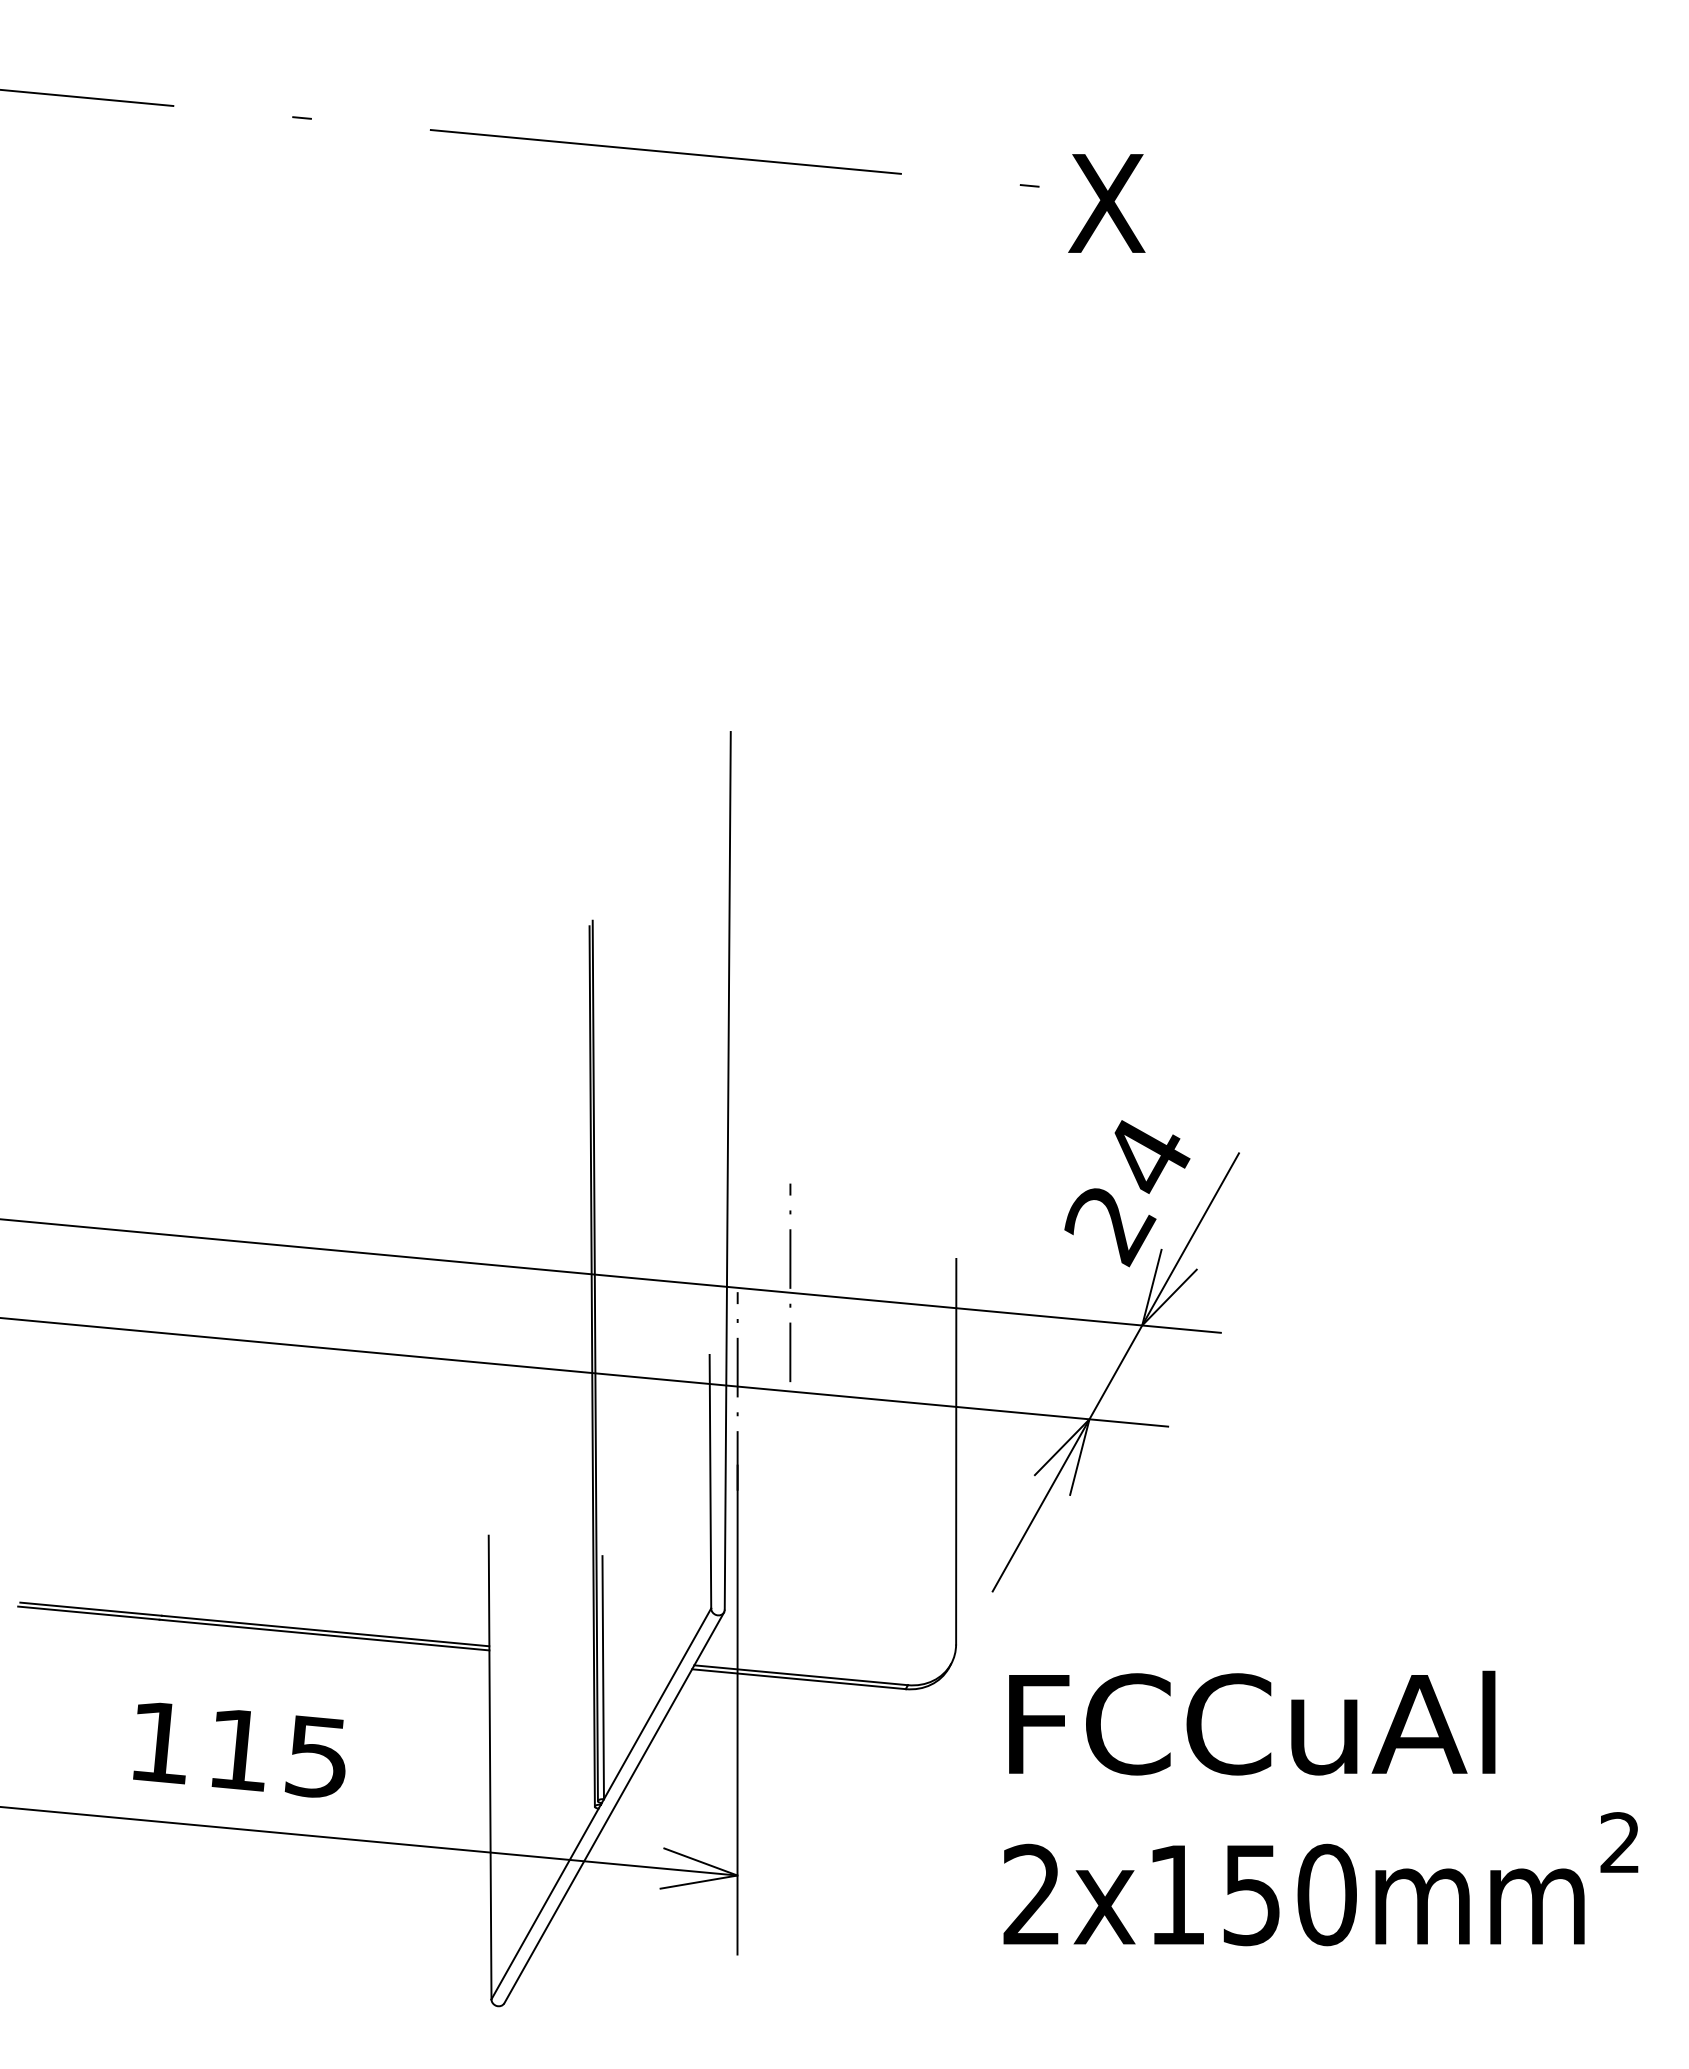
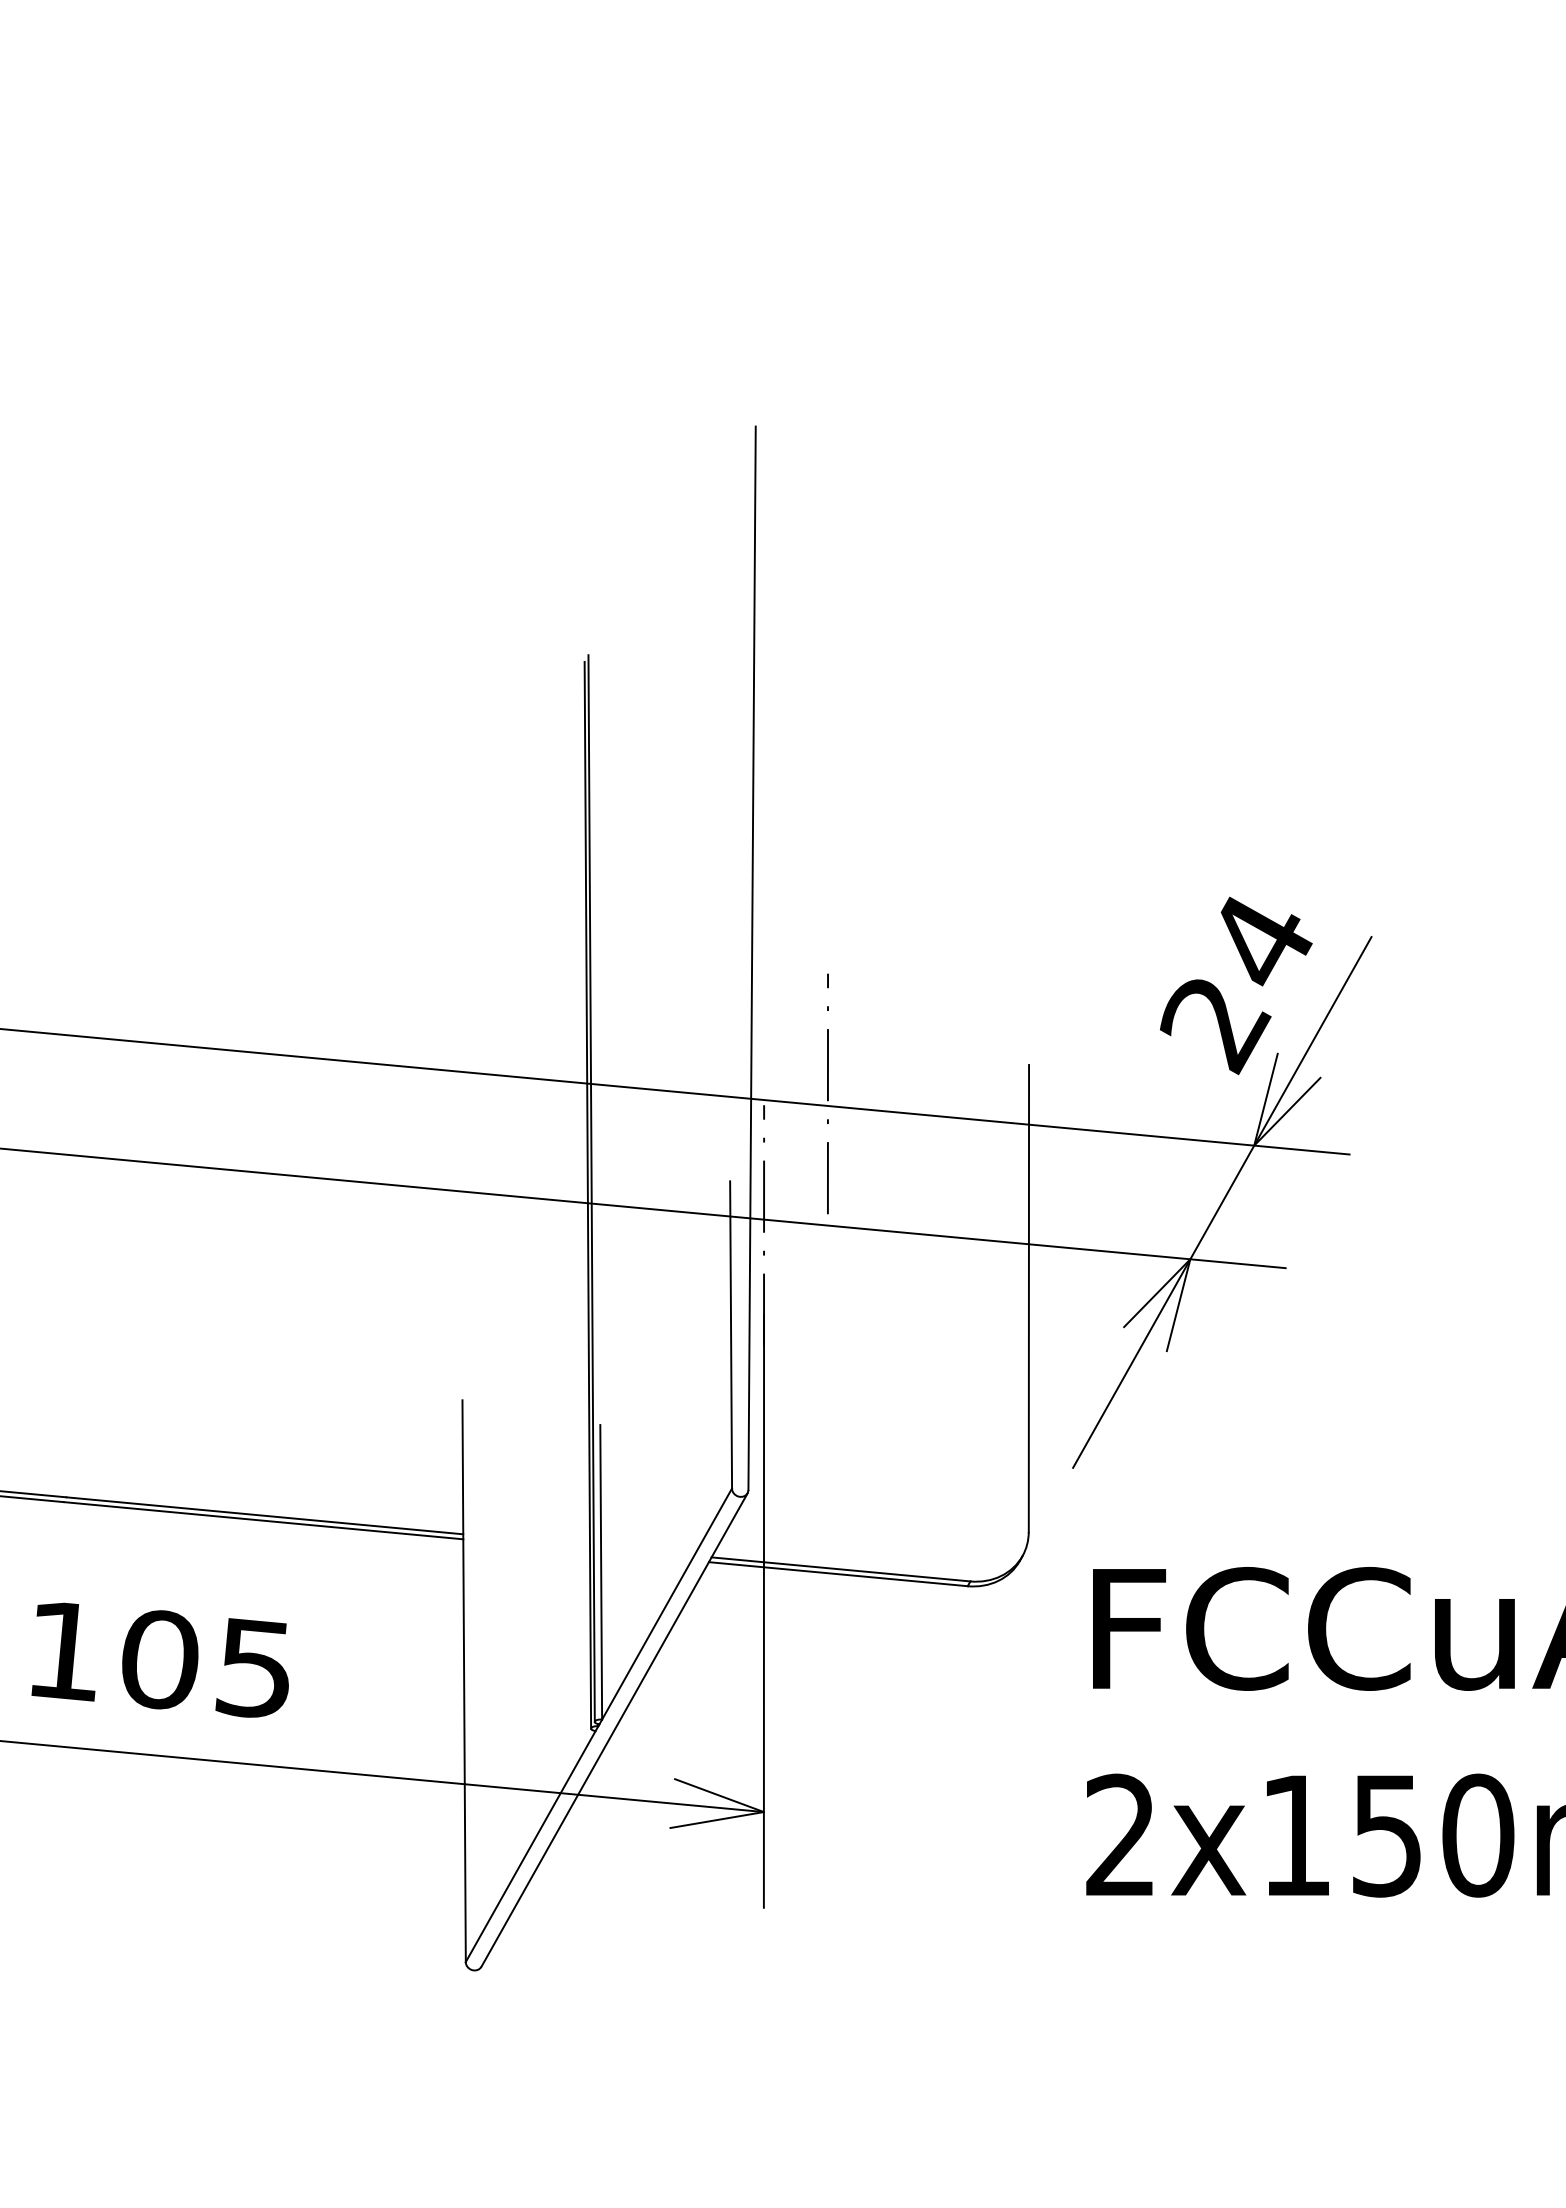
text: (238, 1750) -> (159, 1660), 115 -> 105

